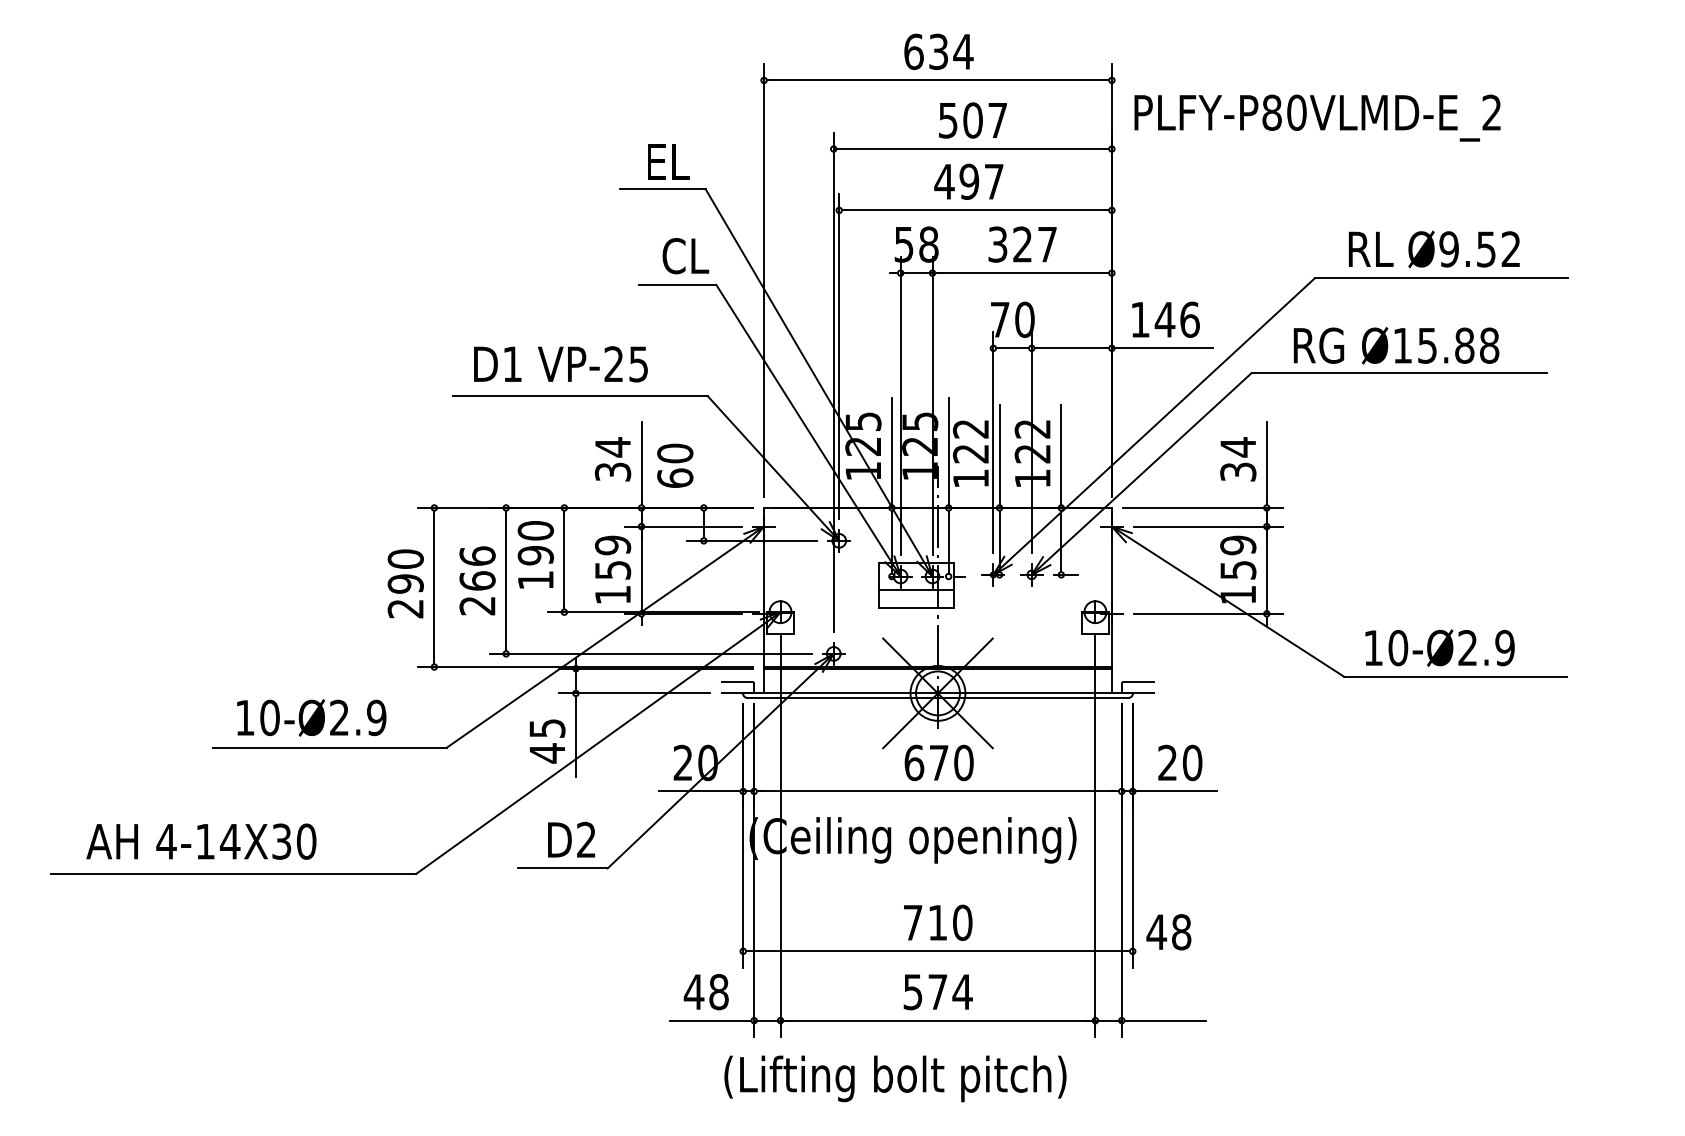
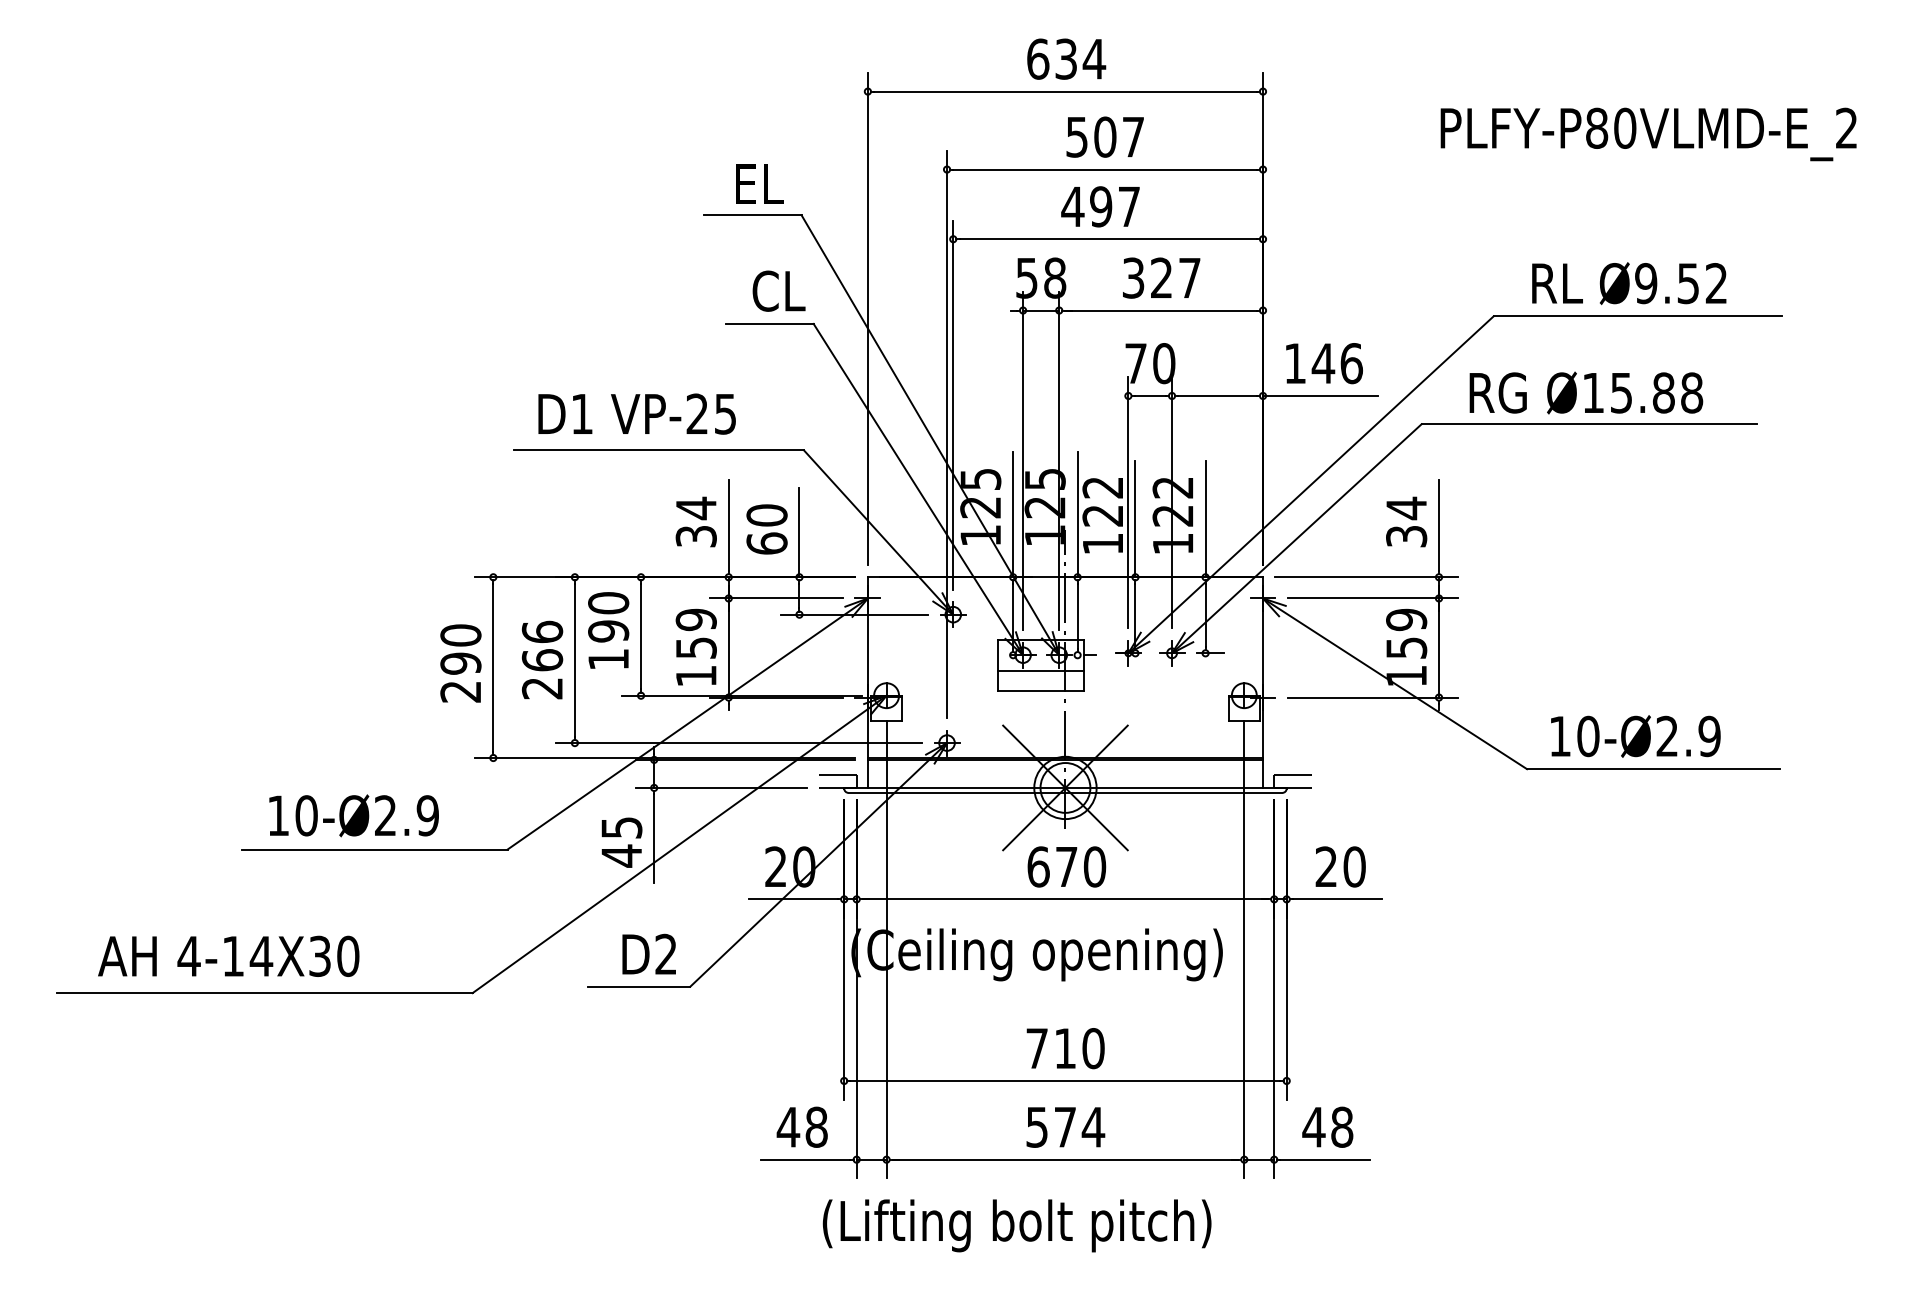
text: (1317, 118) -> (1648, 134), moved
line: (703, 468) -> (799, 532), added
text: (1168, 931) -> (1327, 1126), moved

